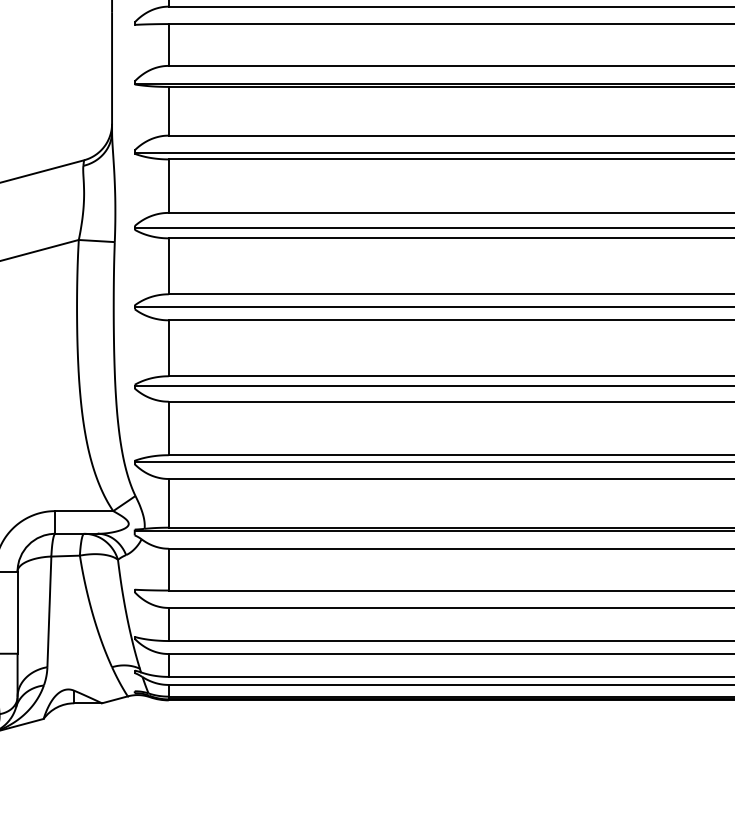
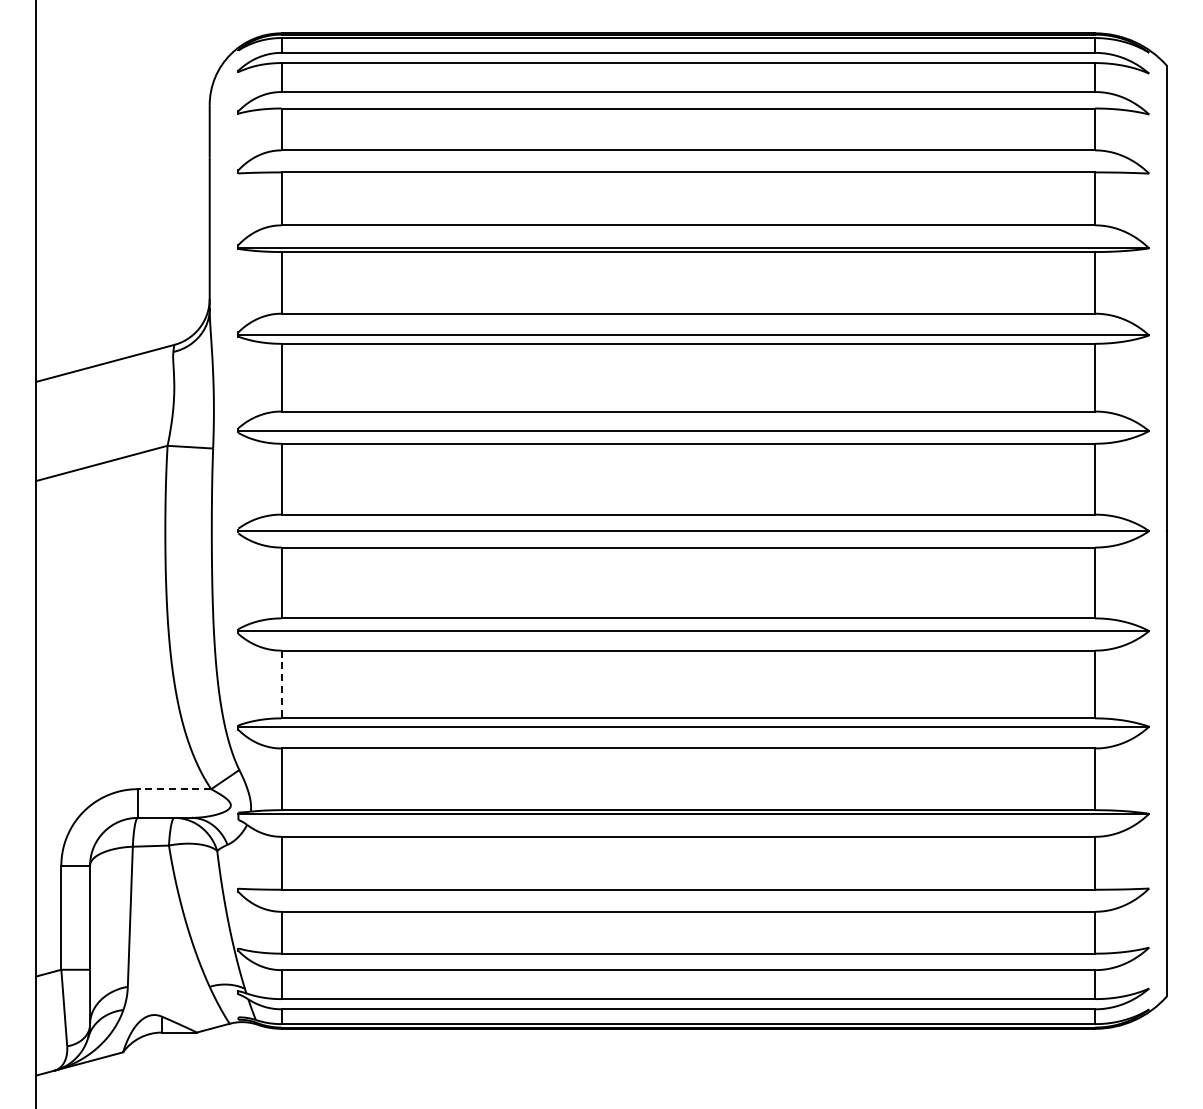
line: (168, 428) -> (281, 684), solid -> dashed
line: (84, 511) -> (174, 789), solid -> dashed

